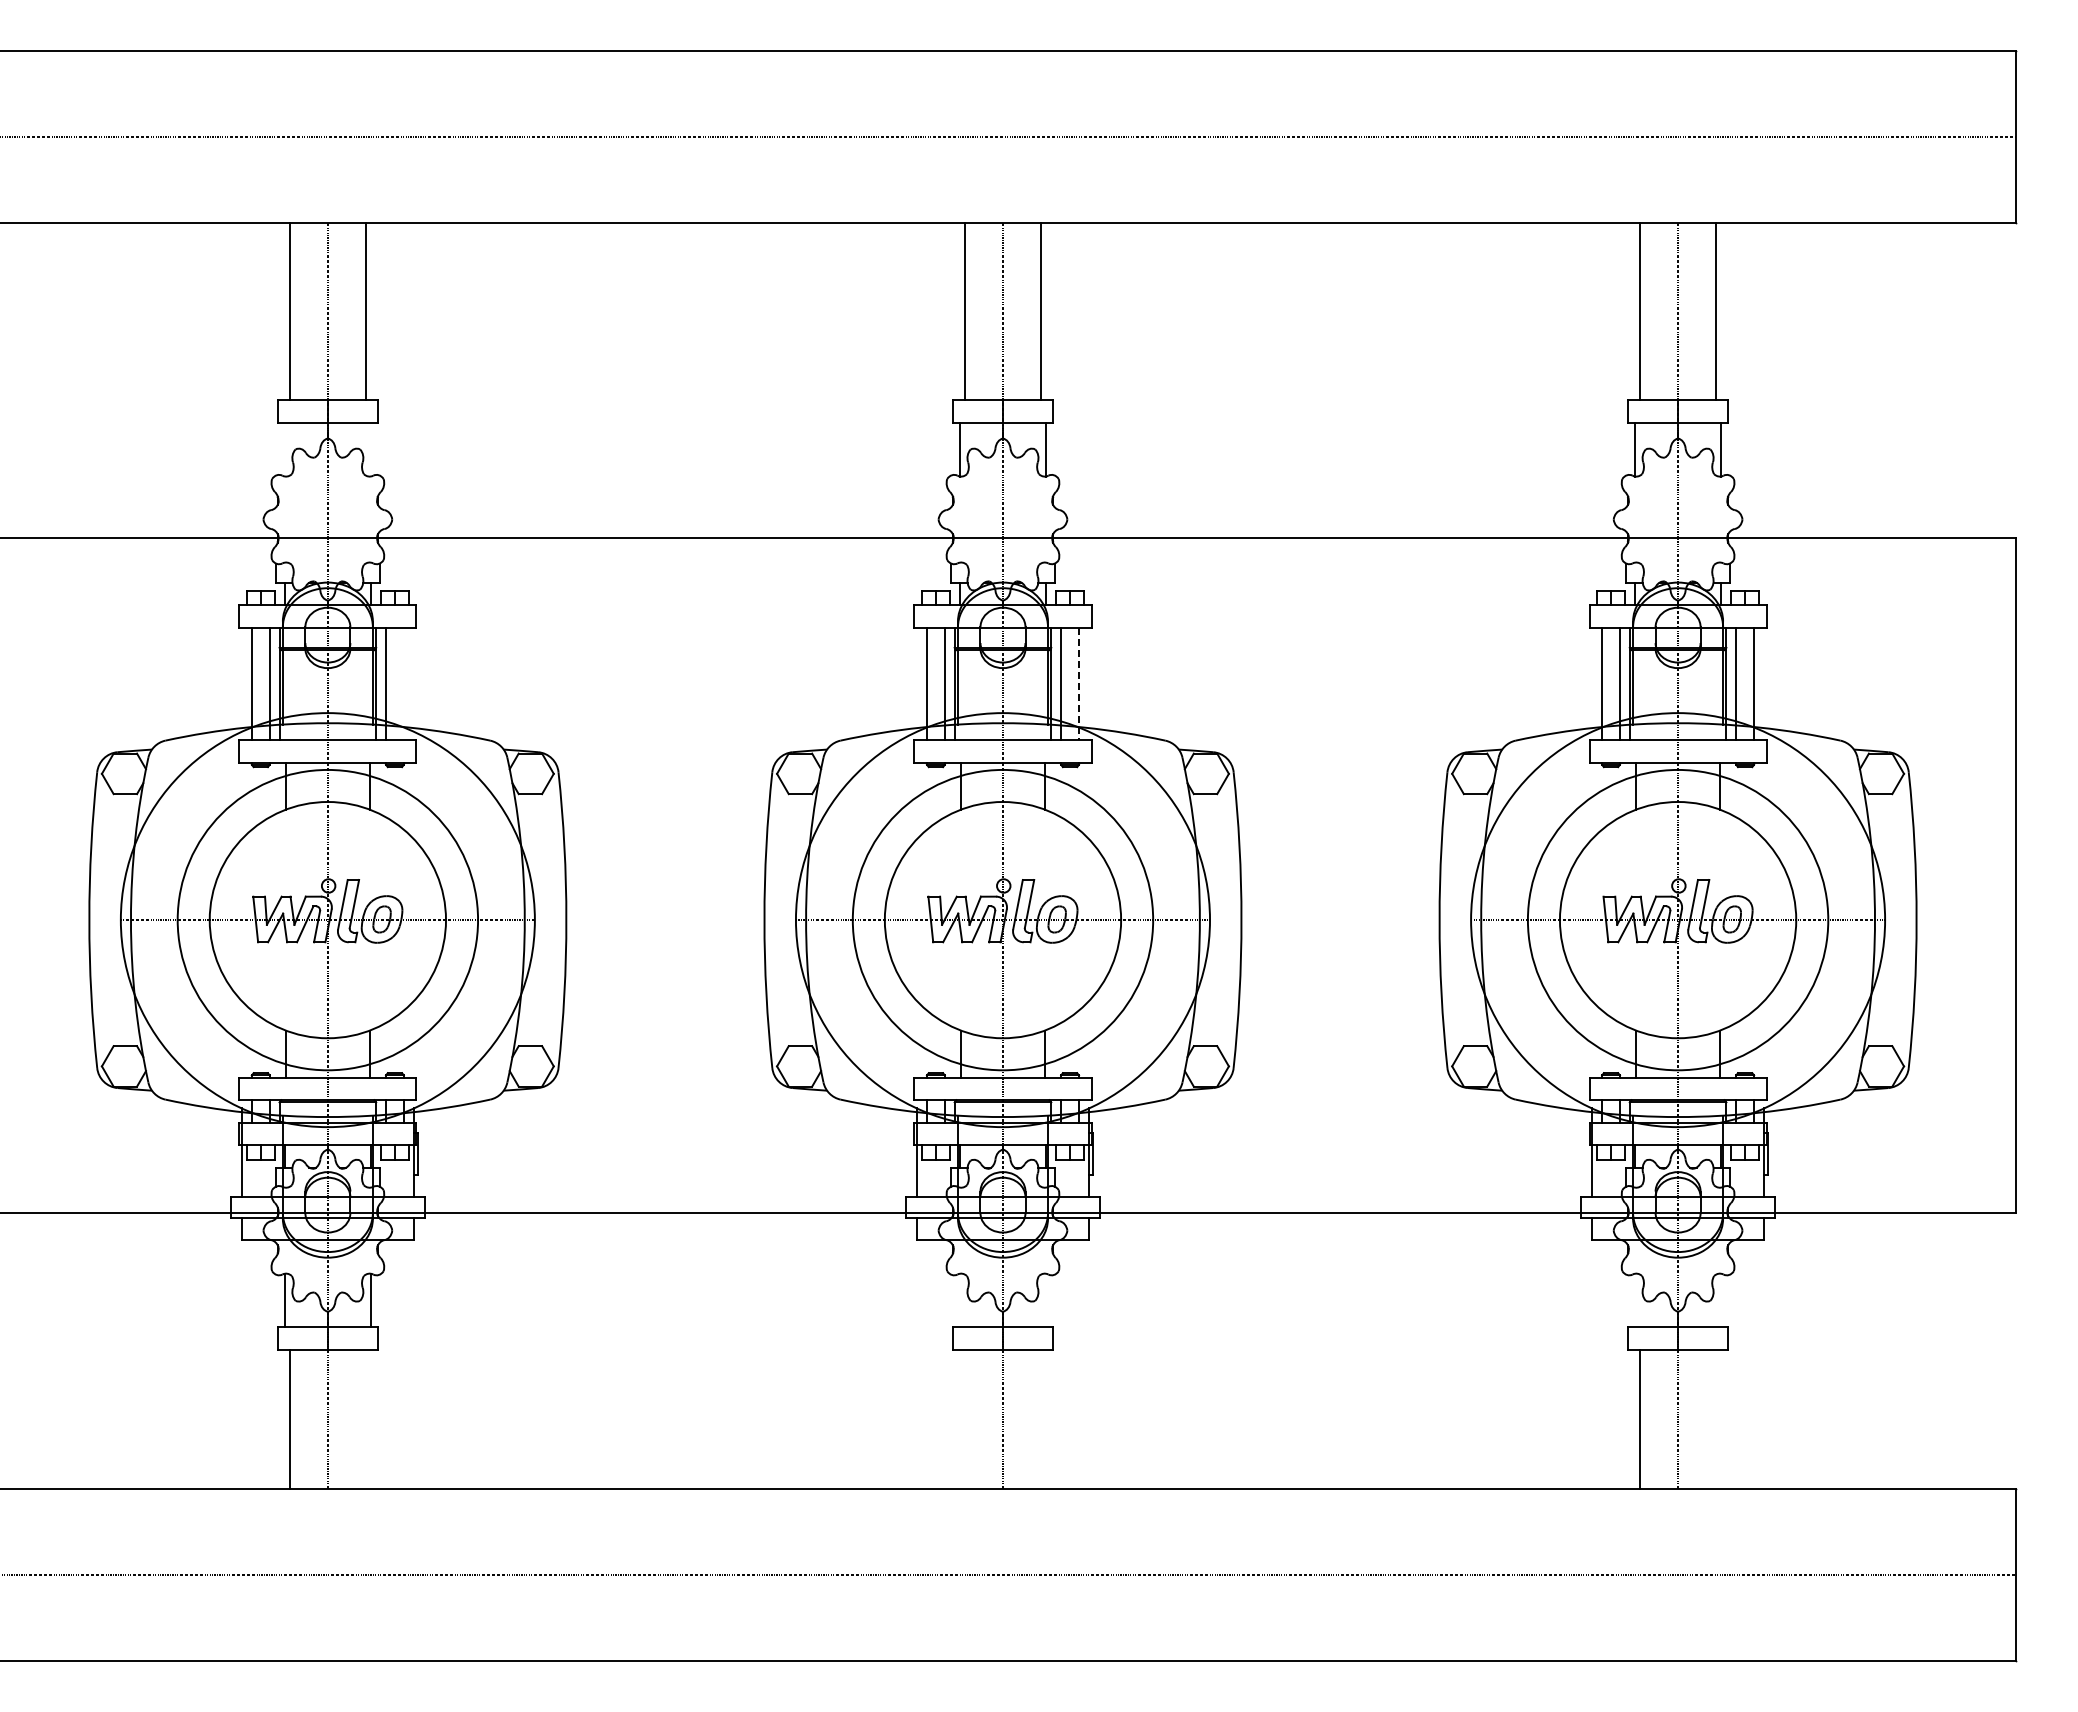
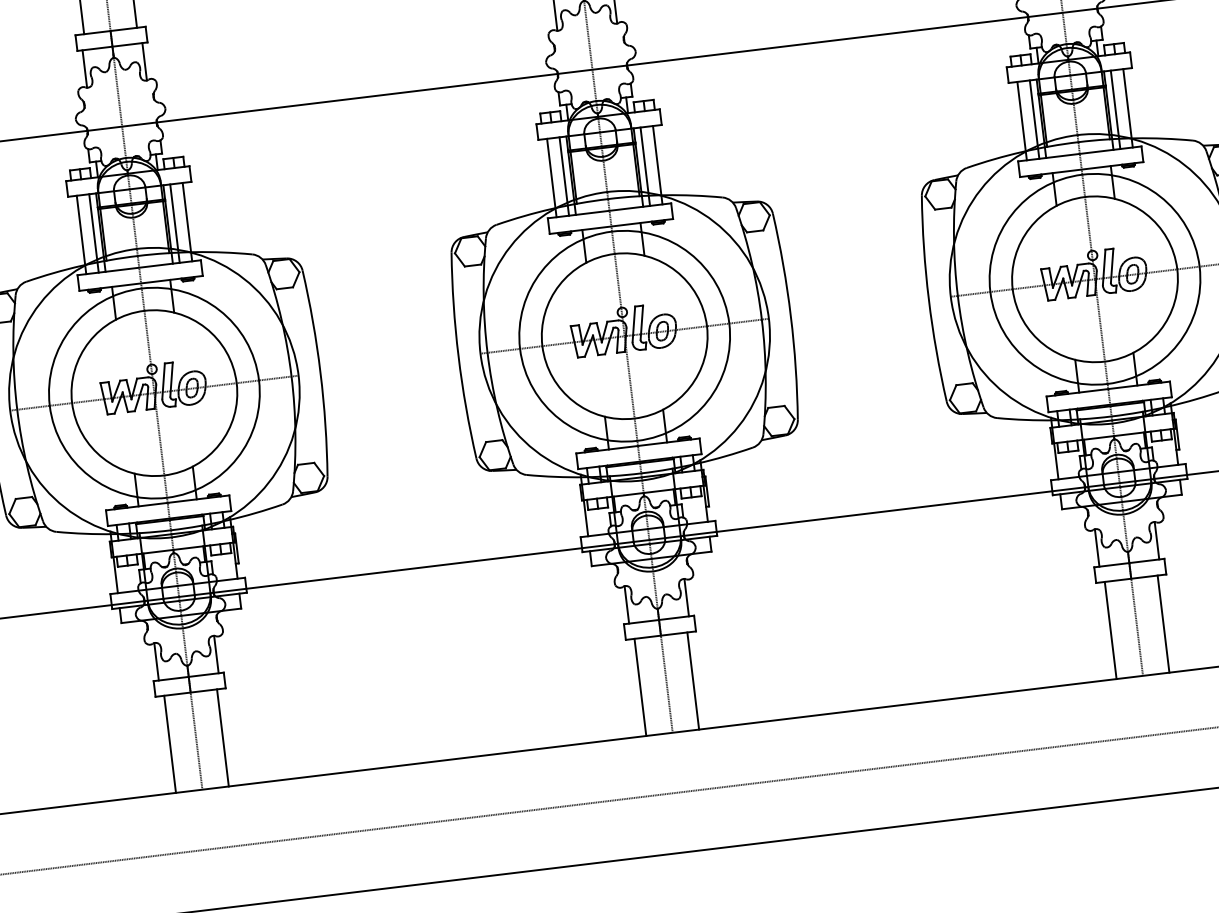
line: (284, 449) -> (84, 68), added
line: (370, 449) -> (144, 61), added
line: (403, 683) -> (187, 221), added
line: (1079, 684) -> (658, 165), dashed -> solid
line: (960, 1300) -> (627, 604), added
line: (1045, 1300) -> (686, 597), added
line: (1635, 1300) -> (1097, 547), added
line: (1721, 1300) -> (1157, 540), added
line: (365, 1419) -> (222, 737), added
line: (965, 1419) -> (640, 687), added
line: (1040, 1419) -> (692, 680), added
line: (1716, 1419) -> (1163, 623), added

